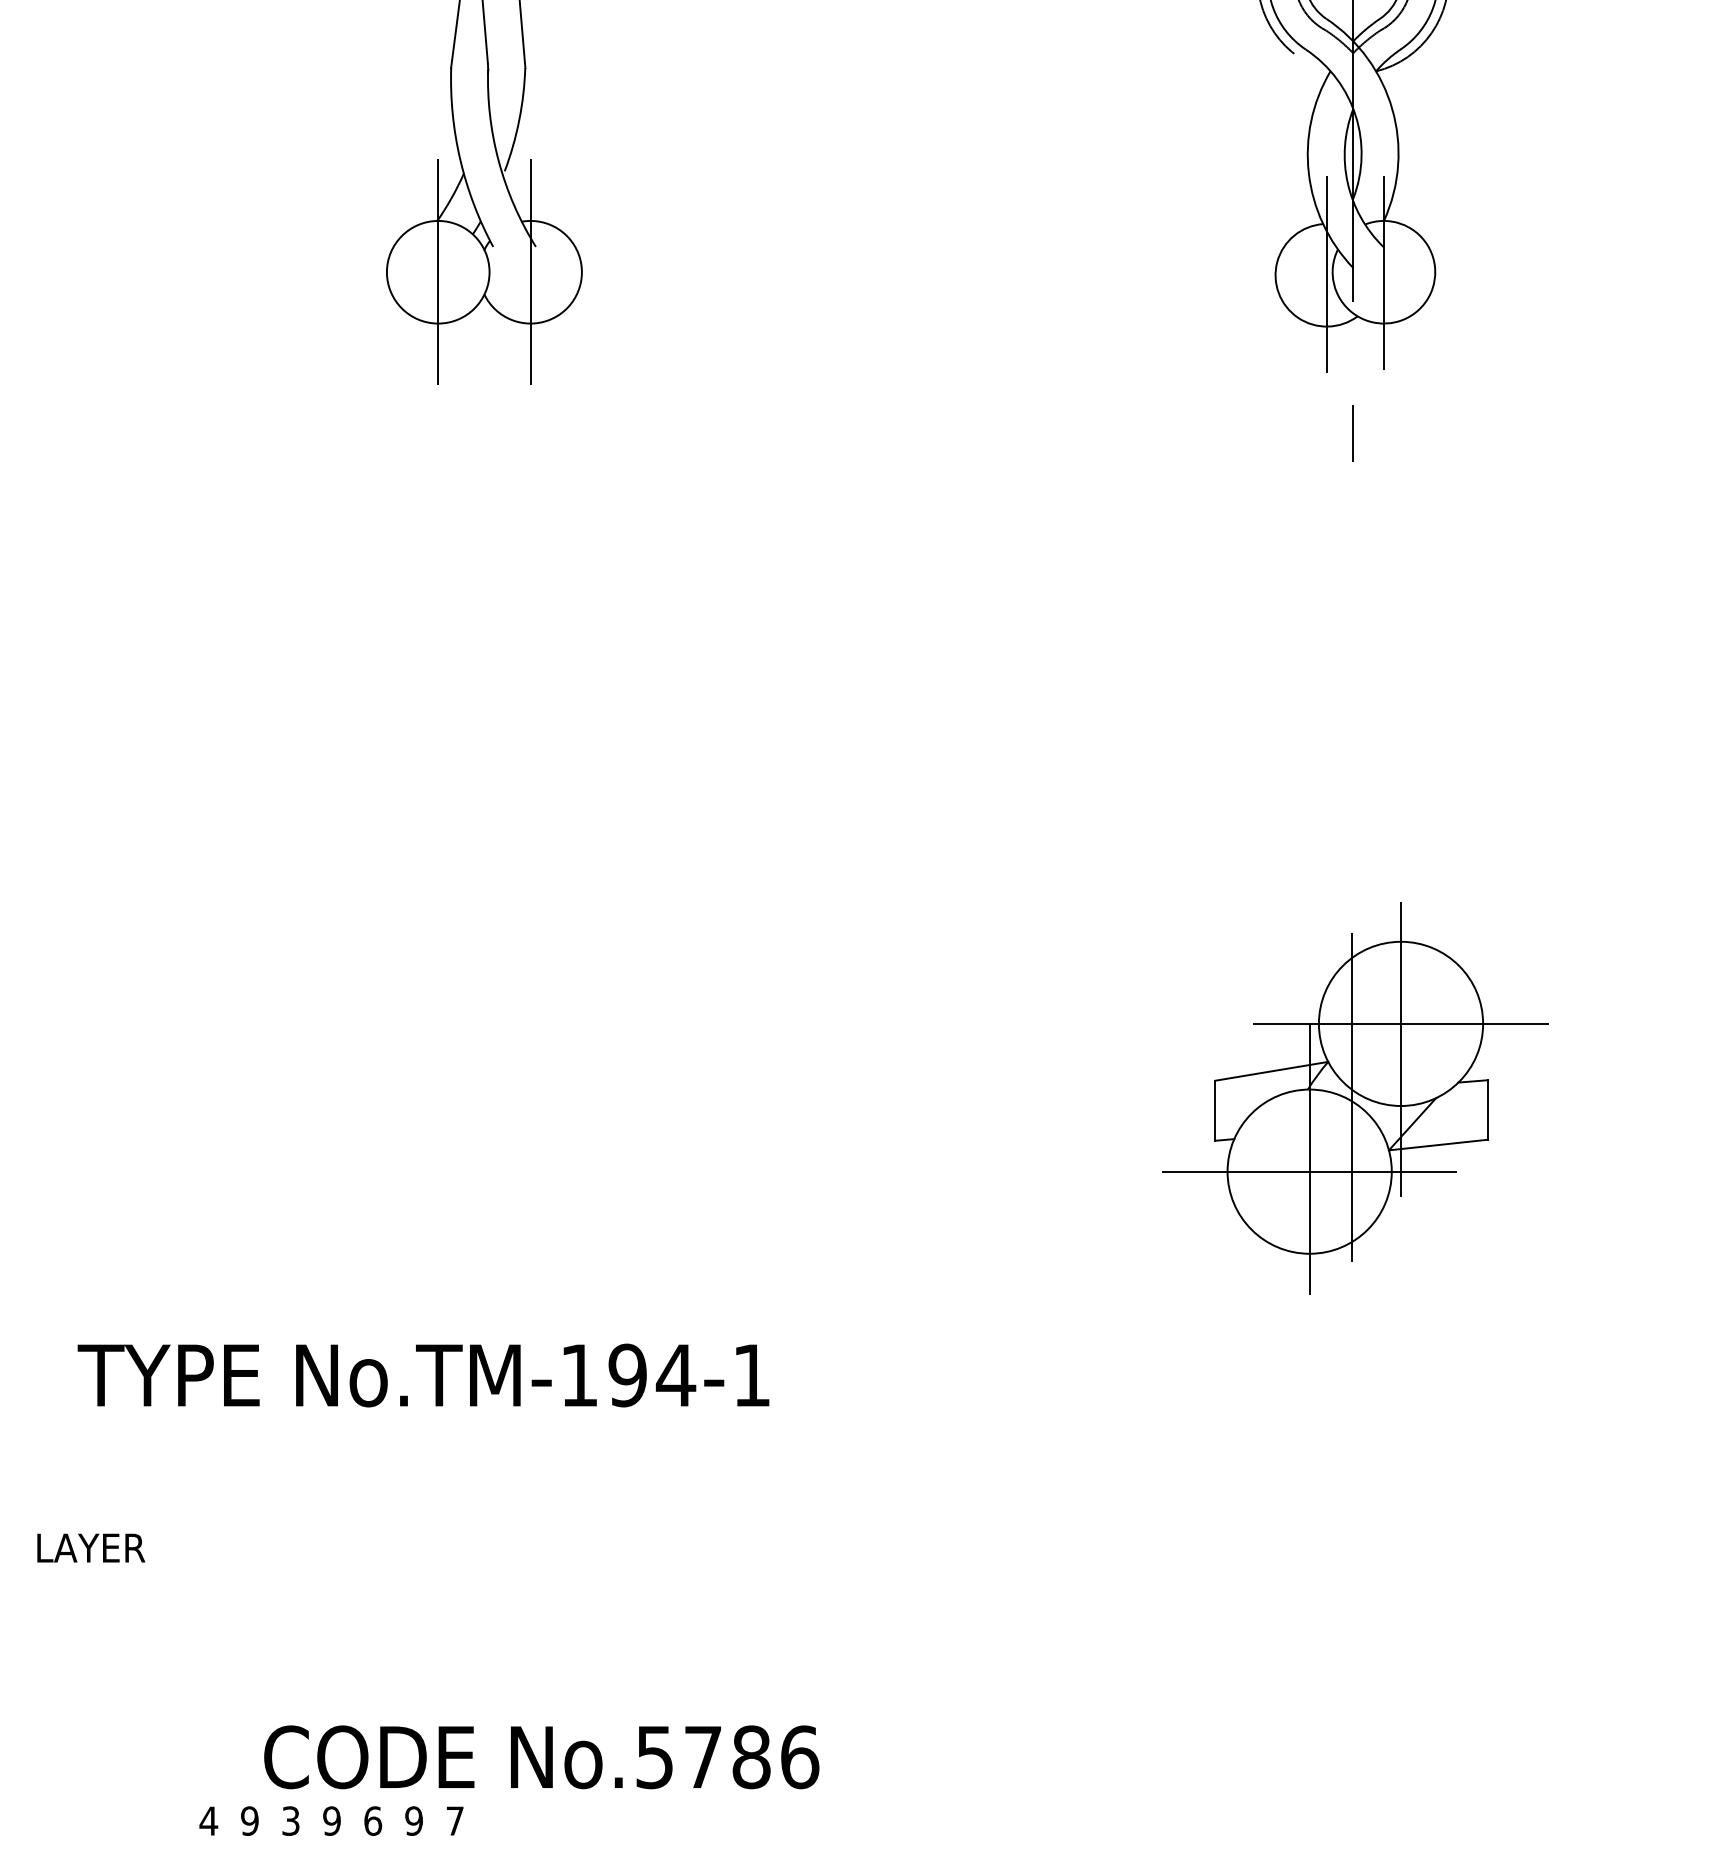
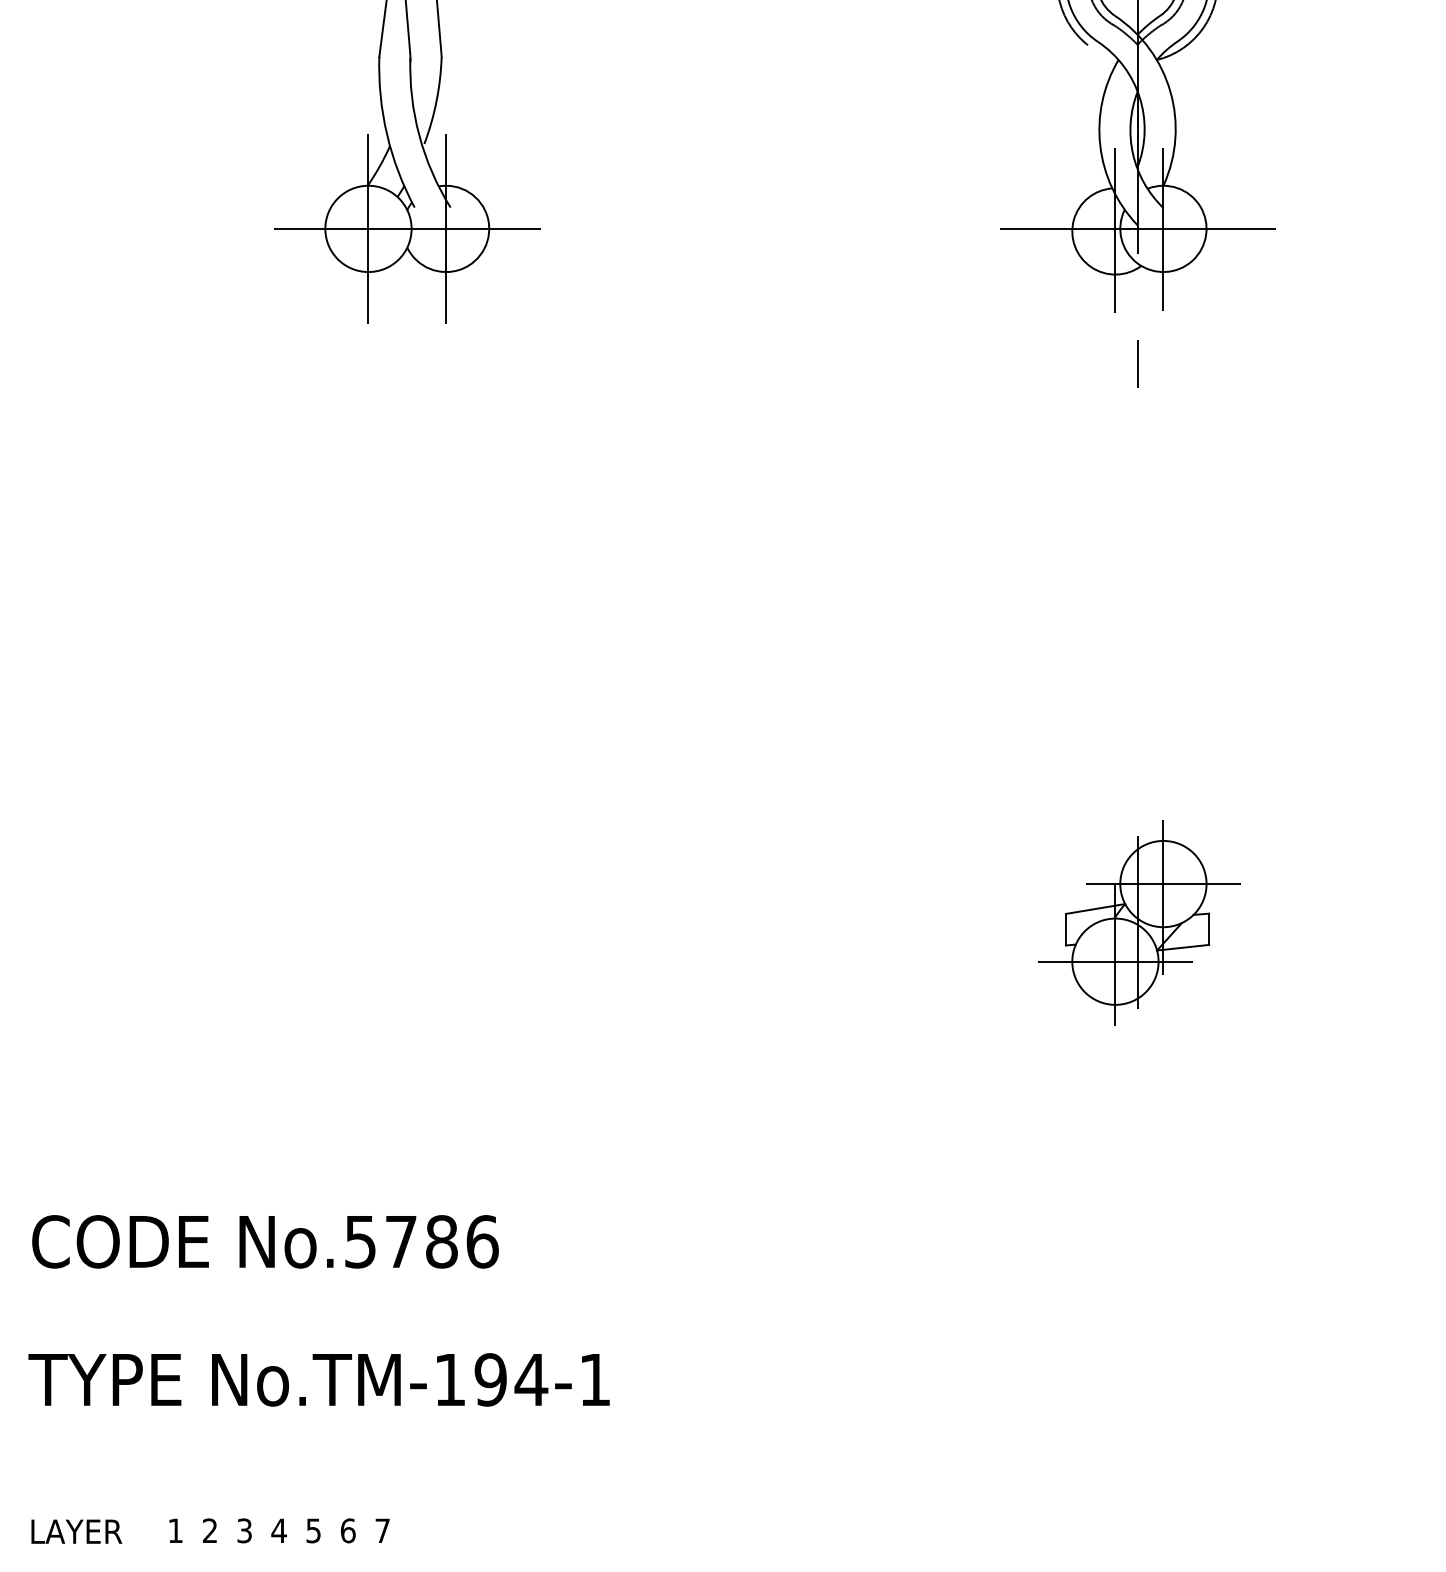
line: (484, 272) -> (407, 229), added
line: (1352, 272) -> (1136, 229), added
part: (1355, 1097) -> (1139, 922), size x0.62
text: (423, 1375) -> (319, 1379), moved
text: (91, 1547) -> (76, 1531), moved
text: (541, 1757) -> (265, 1242), moved
text: (208, 1820) -> (175, 1530), 4 -> 1
text: (249, 1820) -> (209, 1530), 9 -> 2
text: (331, 1820) -> (278, 1530), 9 -> 4
text: (373, 1820) -> (314, 1530), 6 -> 5
text: (414, 1820) -> (348, 1530), 9 -> 6

